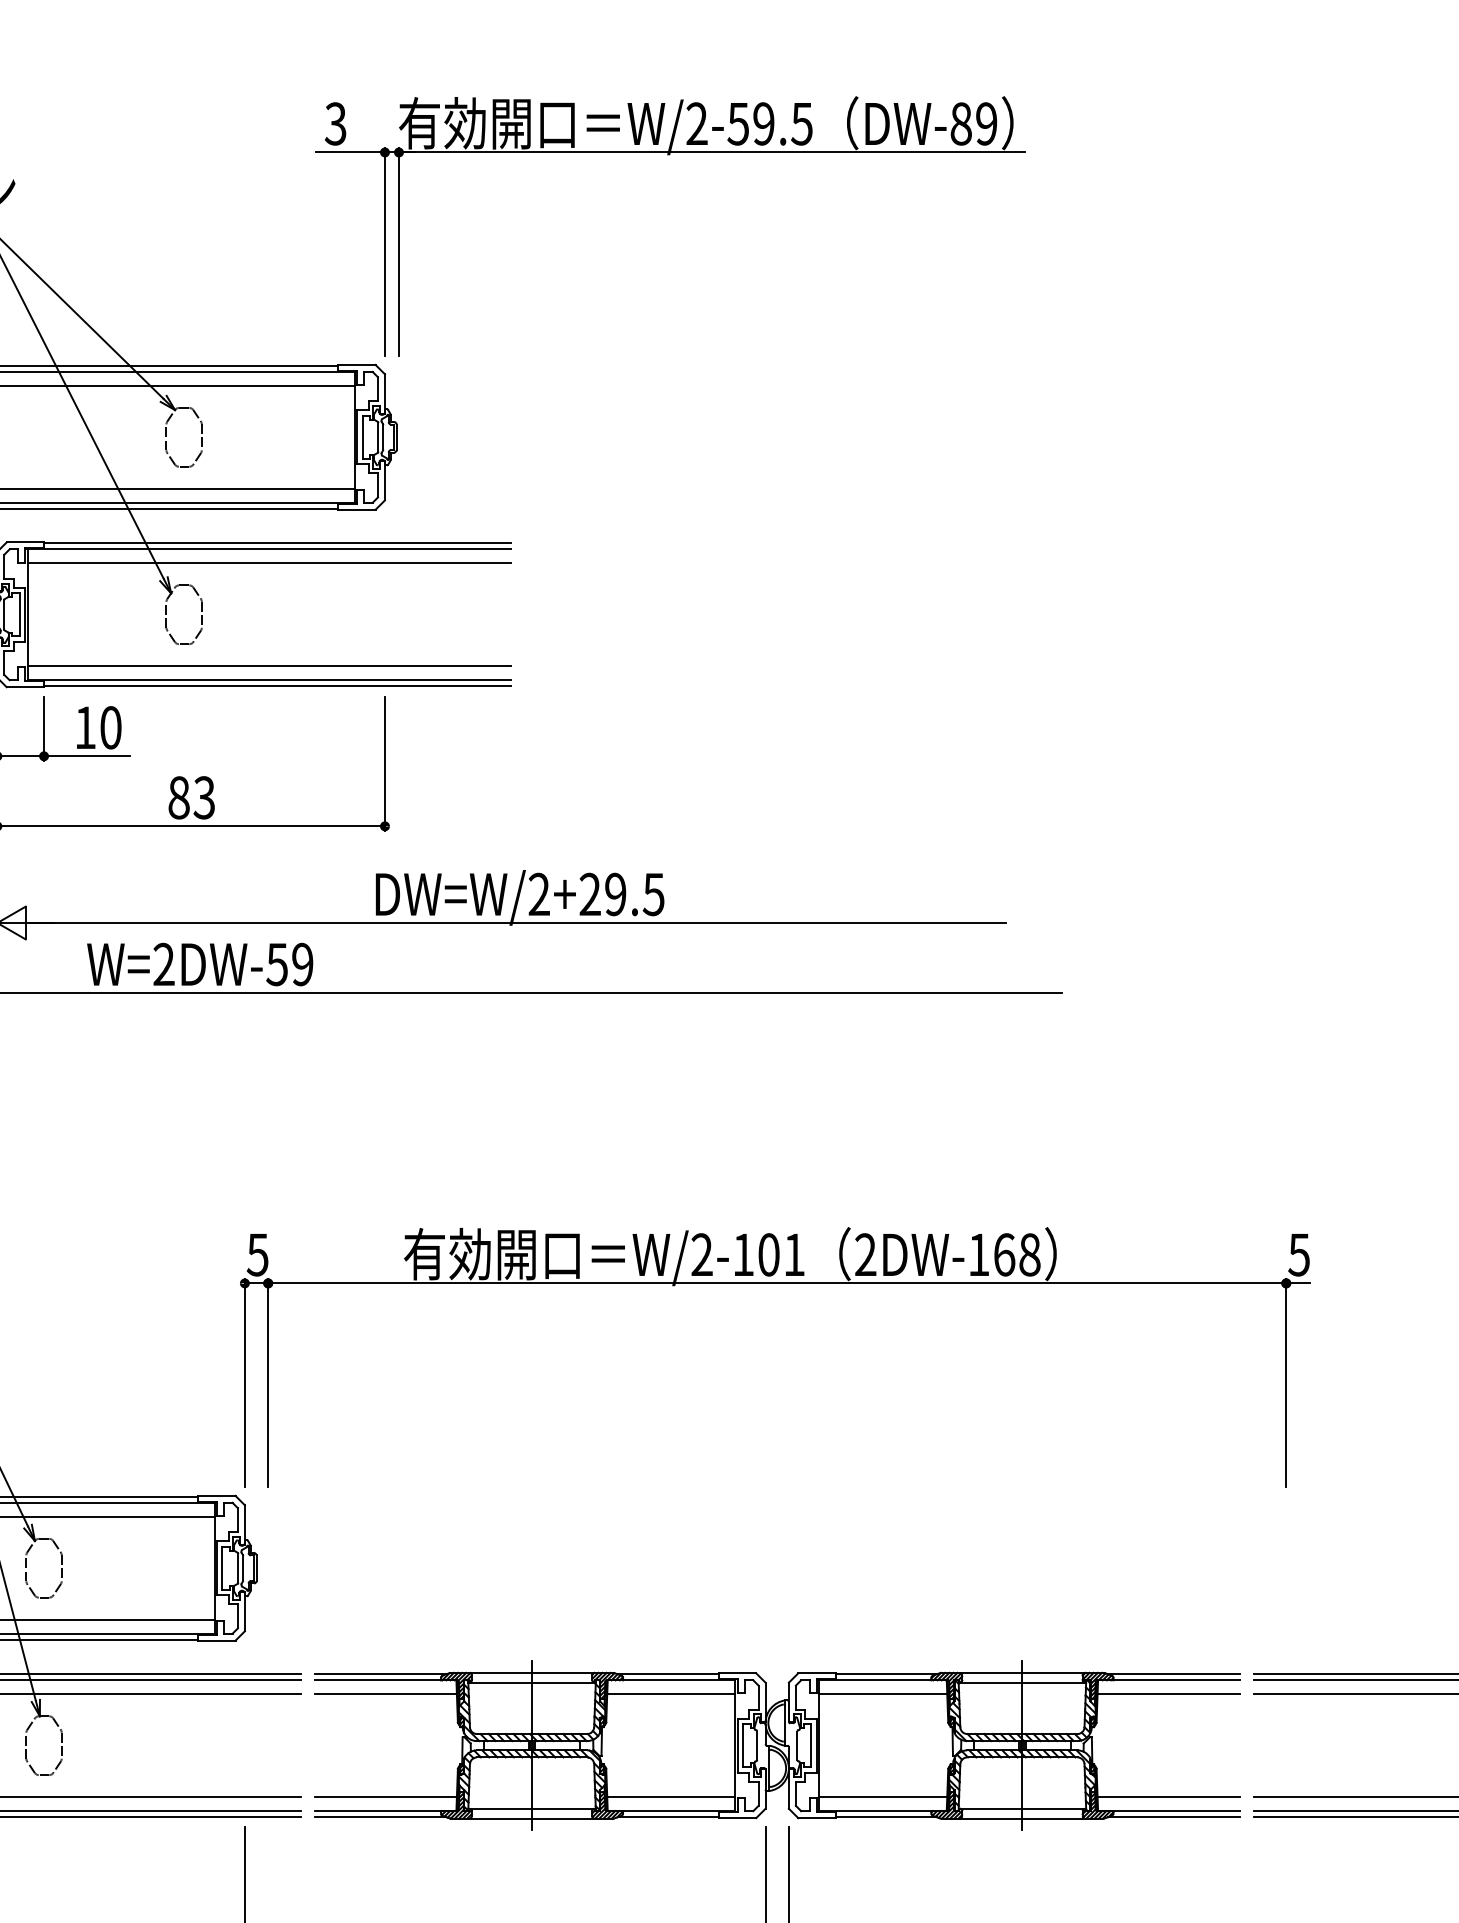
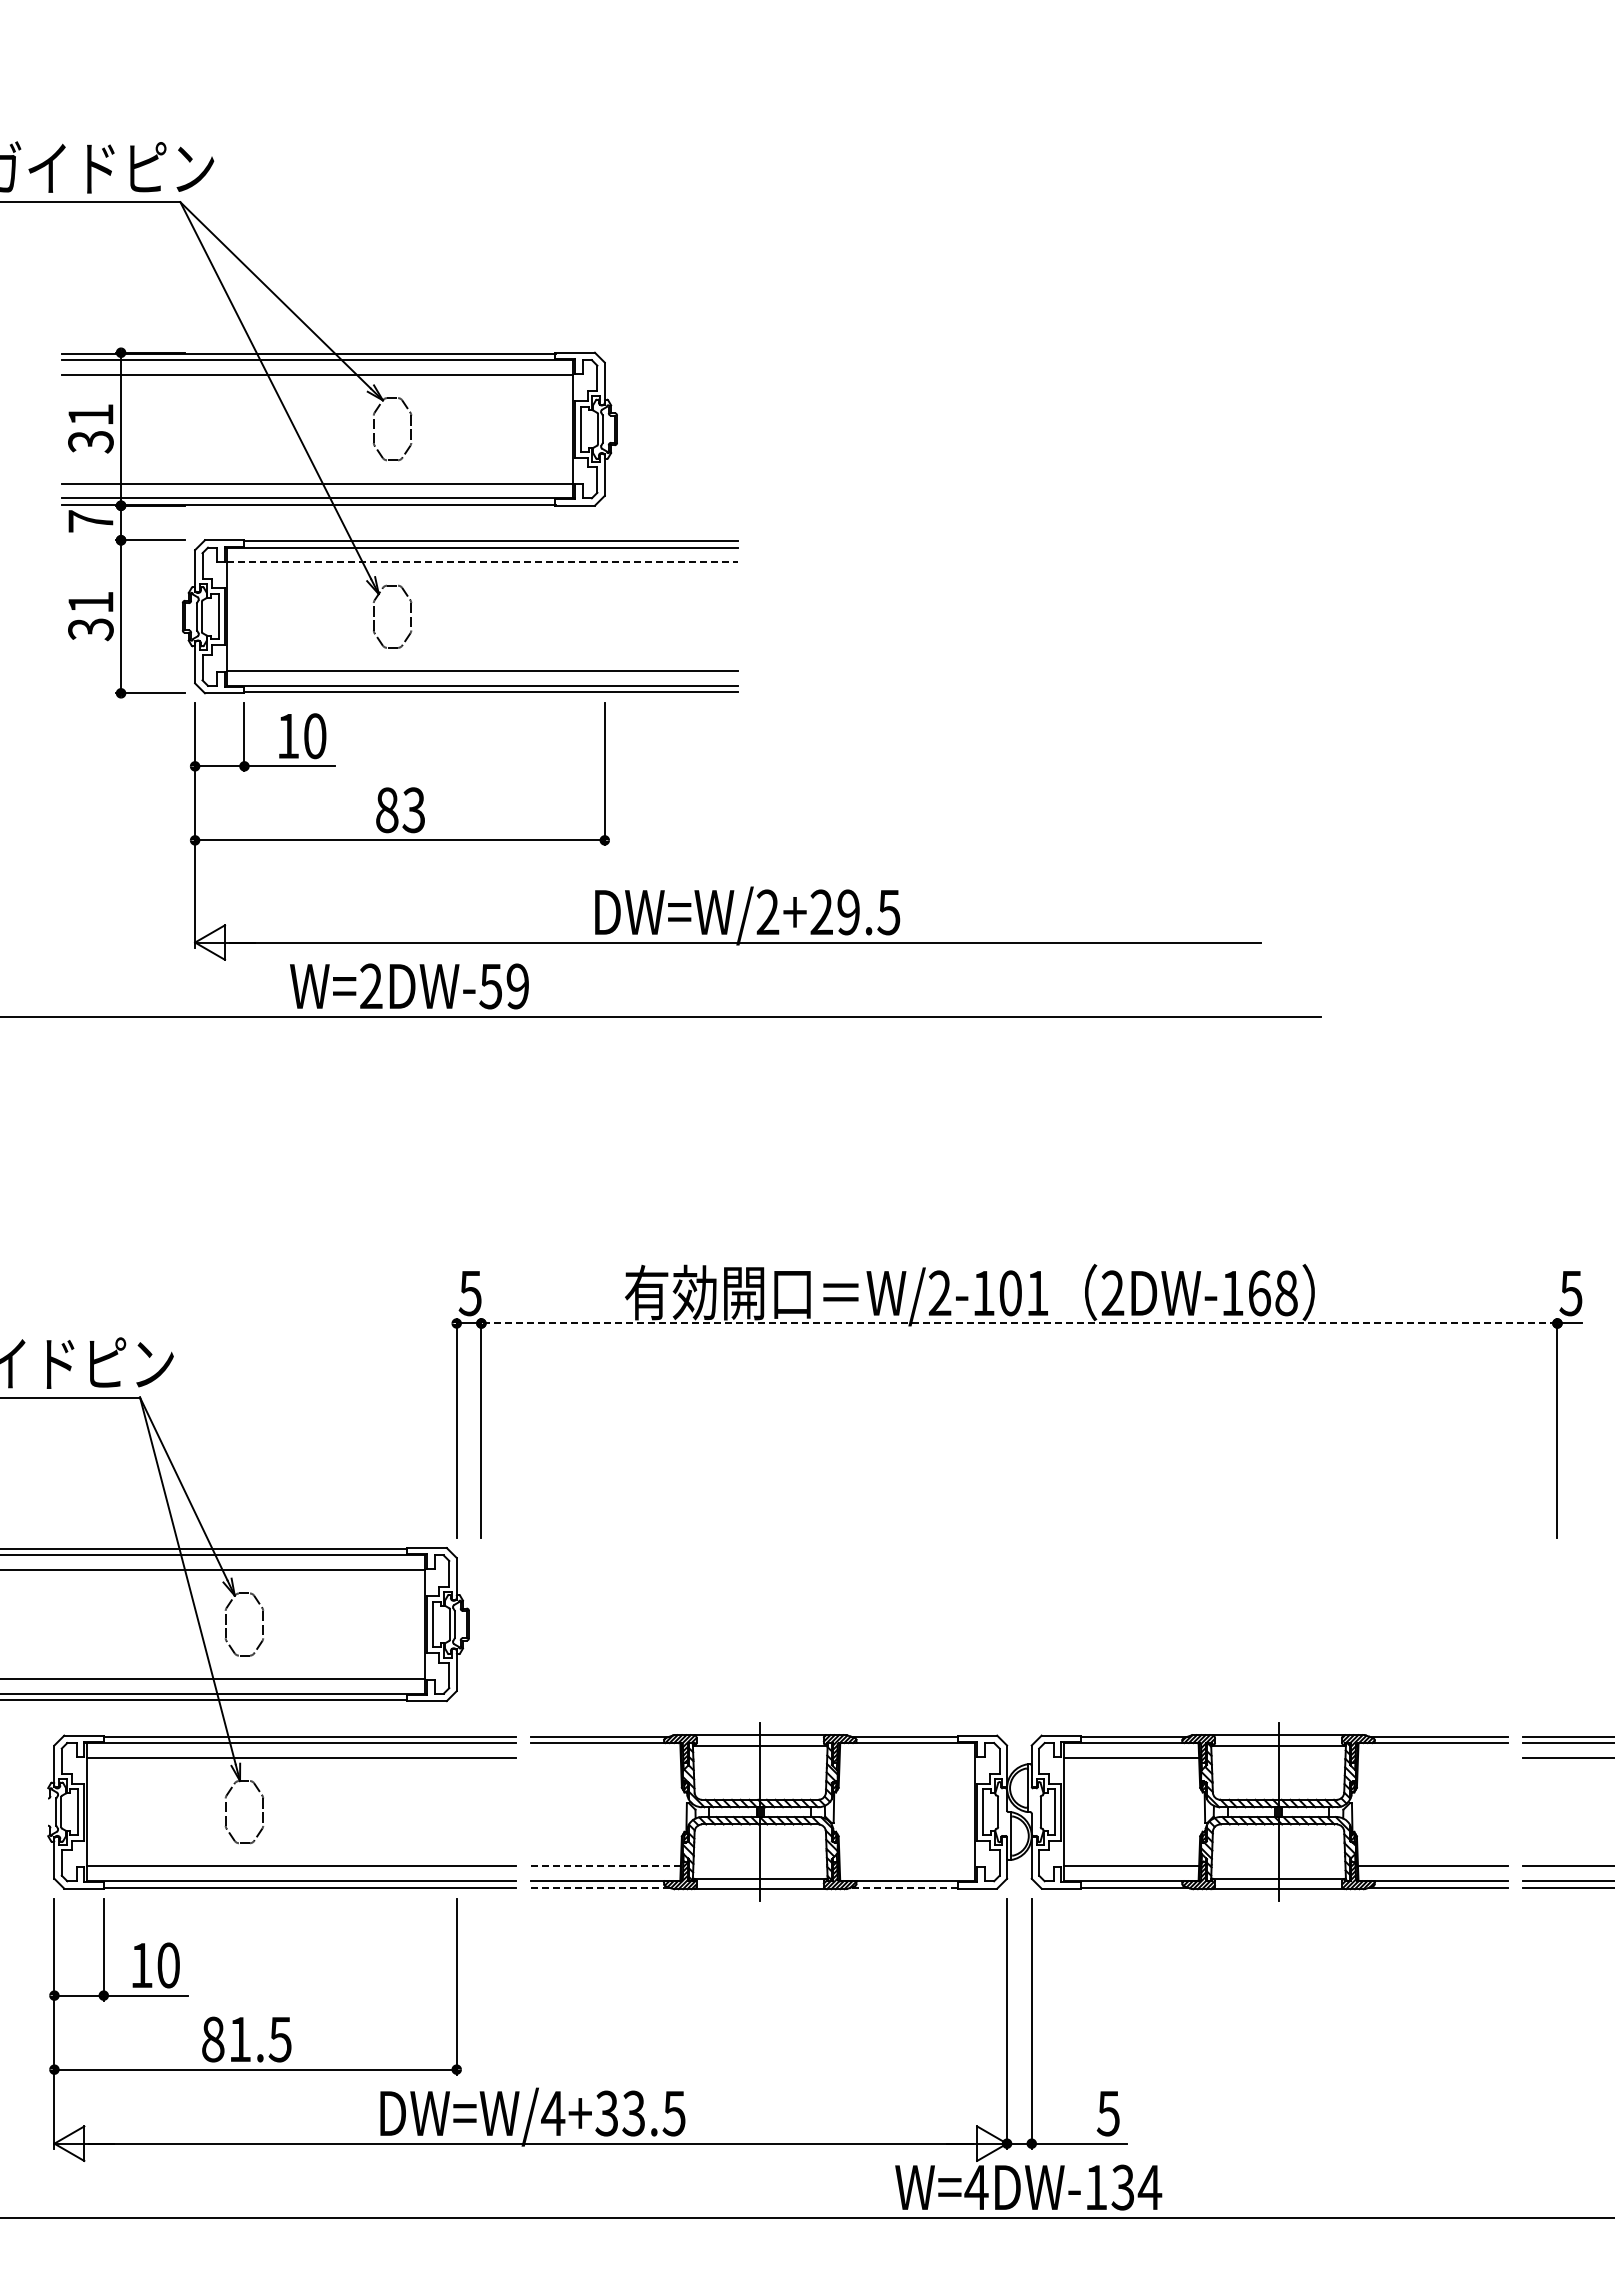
part: (670, 154) -> (906, 130), removed
line: (270, 563) -> (483, 562), solid -> dashed
line: (776, 1283) -> (1018, 1323), solid -> dashed
line: (385, 1694) -> (605, 1757), removed
line: (671, 1694) -> (907, 1757), removed
line: (1169, 1694) -> (1433, 1757), removed
line: (385, 1797) -> (605, 1866), solid -> dashed
line: (671, 1797) -> (907, 1866), removed
line: (379, 1817) -> (599, 1887), solid -> dashed
line: (667, 1817) -> (903, 1887), solid -> dashed

